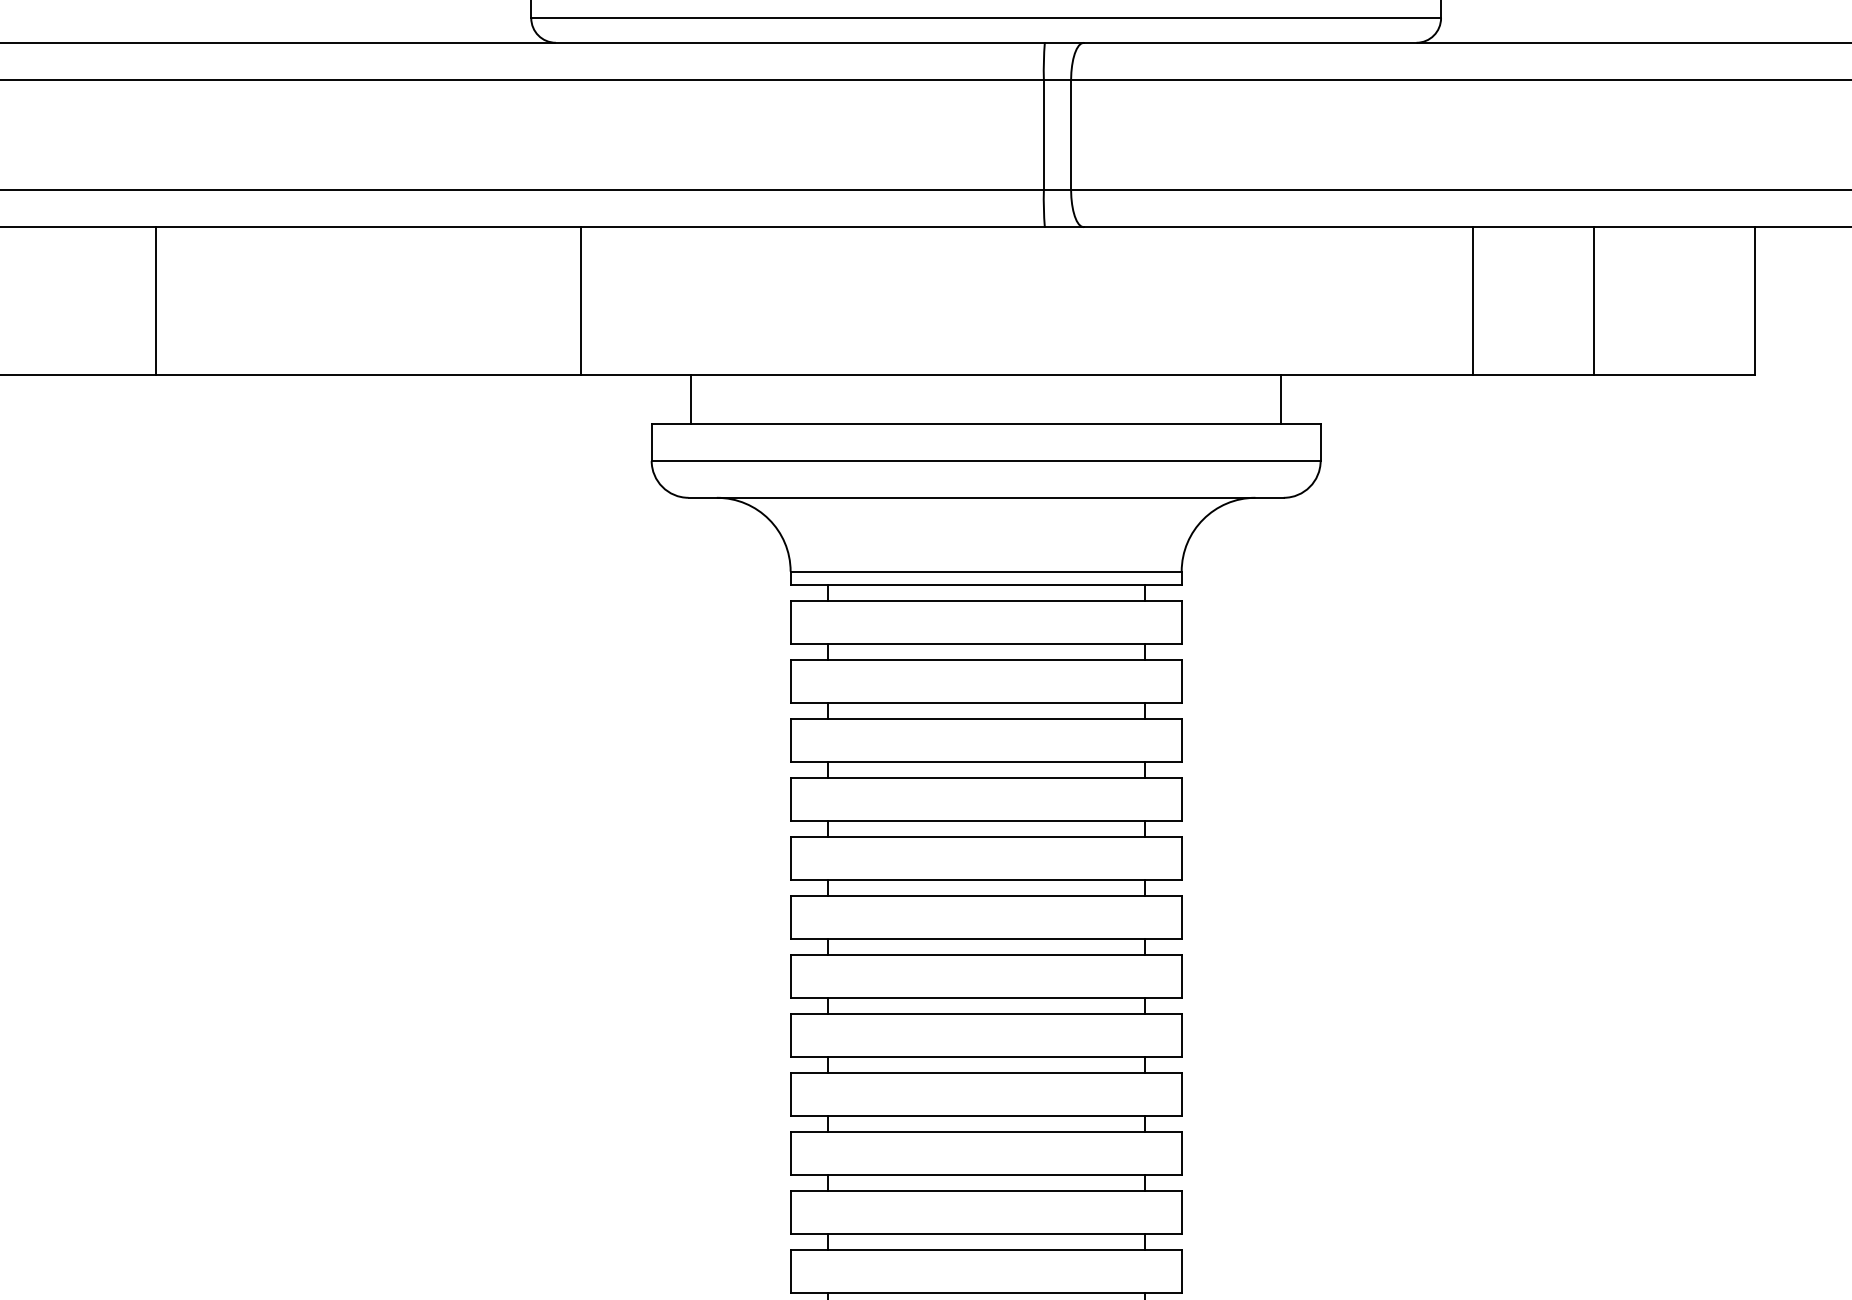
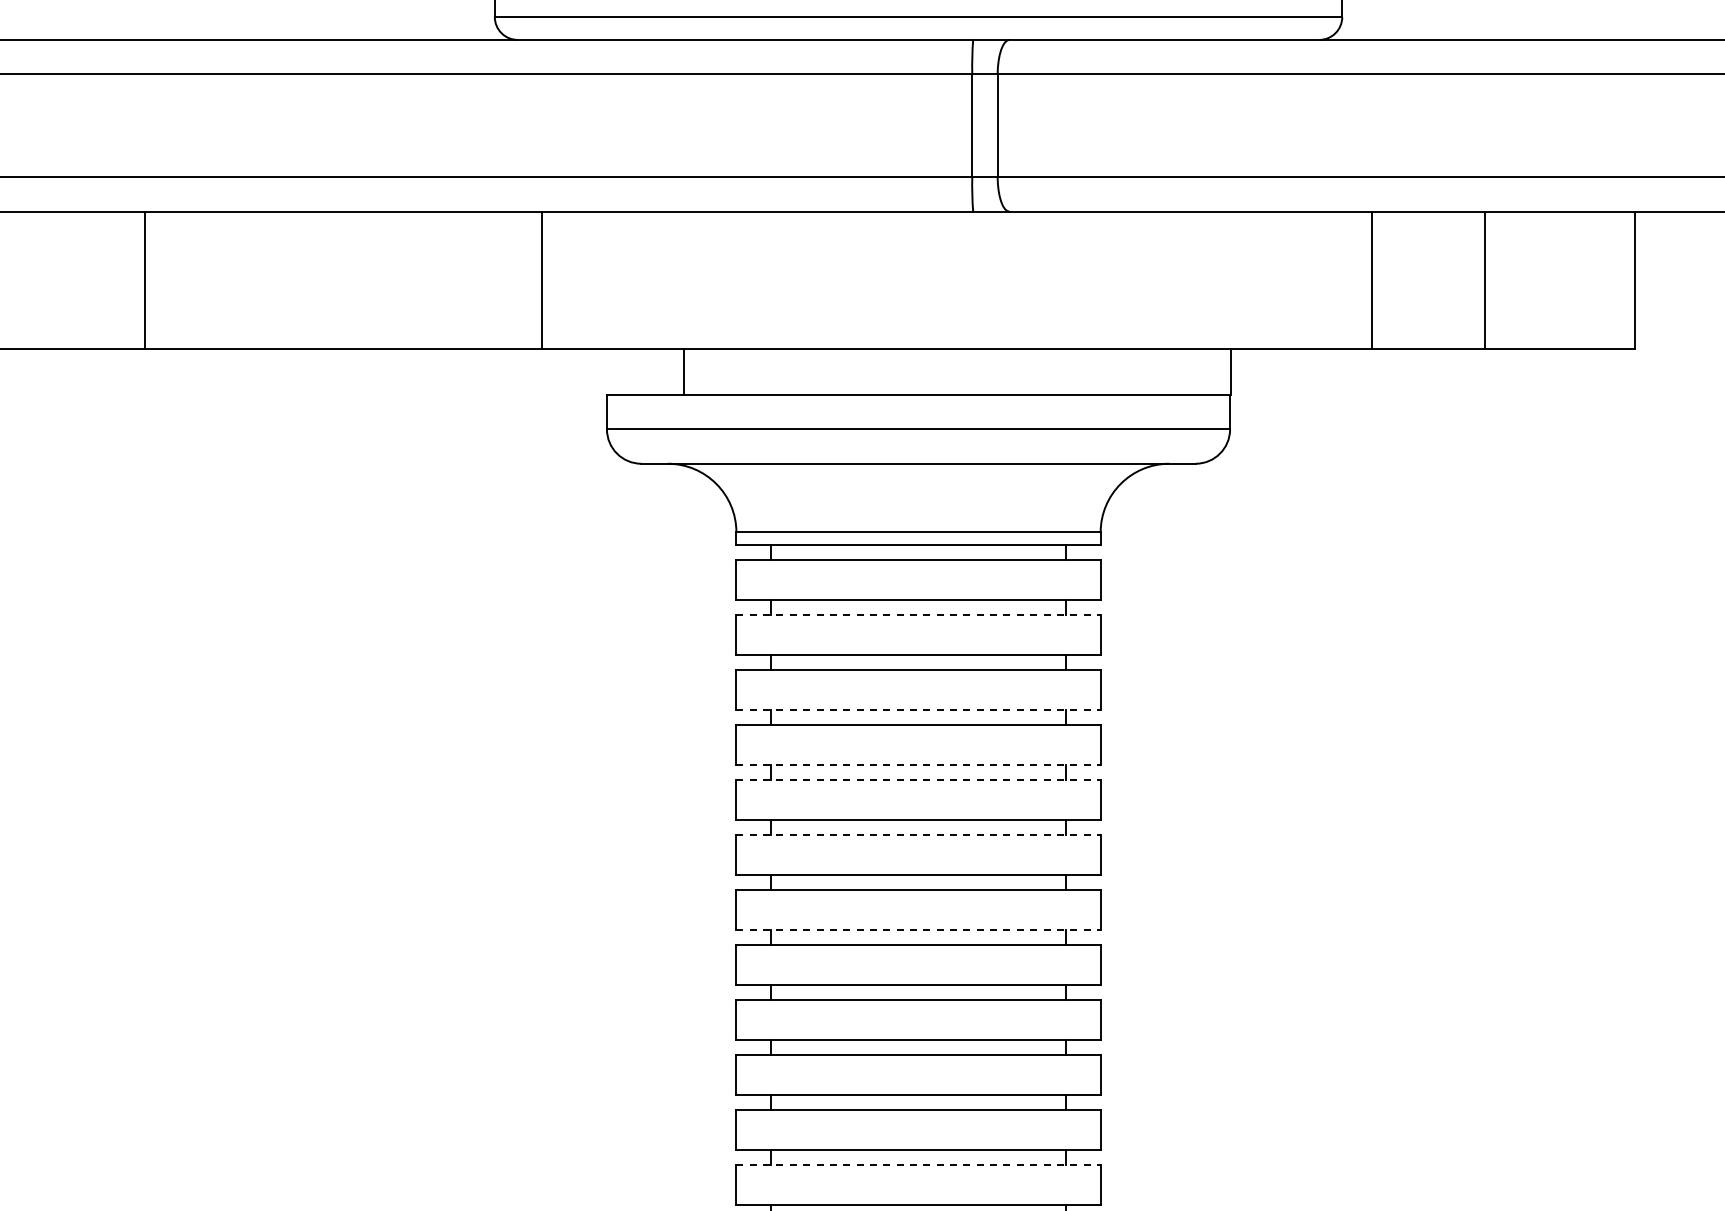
line: (690, 399) -> (683, 372), moved
line: (1281, 399) -> (1231, 372), moved
line: (987, 659) -> (919, 614), solid -> dashed
line: (987, 761) -> (919, 709), solid -> dashed
line: (987, 820) -> (919, 764), solid -> dashed
line: (987, 836) -> (919, 779), solid -> dashed
line: (987, 895) -> (919, 834), solid -> dashed
line: (987, 997) -> (919, 929), solid -> dashed
line: (987, 1250) -> (919, 1164), solid -> dashed

